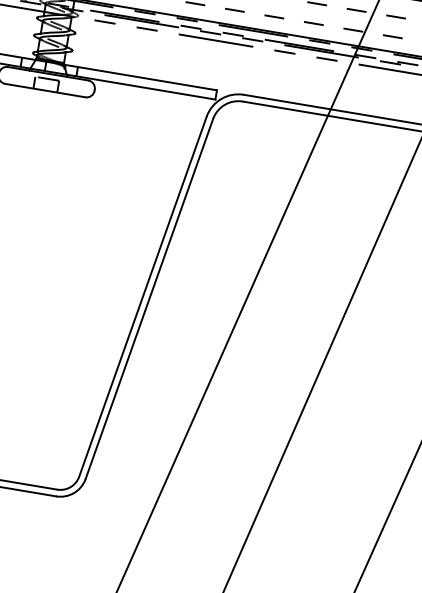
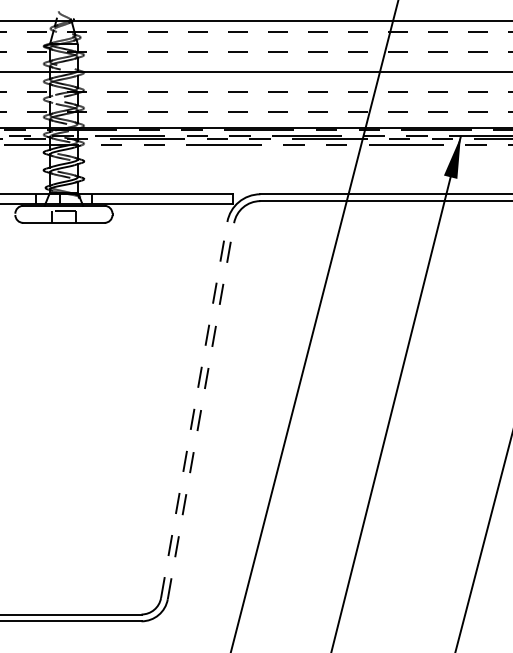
line: (143, 297) -> (194, 410), solid -> dashed
line: (148, 299) -> (200, 411), solid -> dashed

